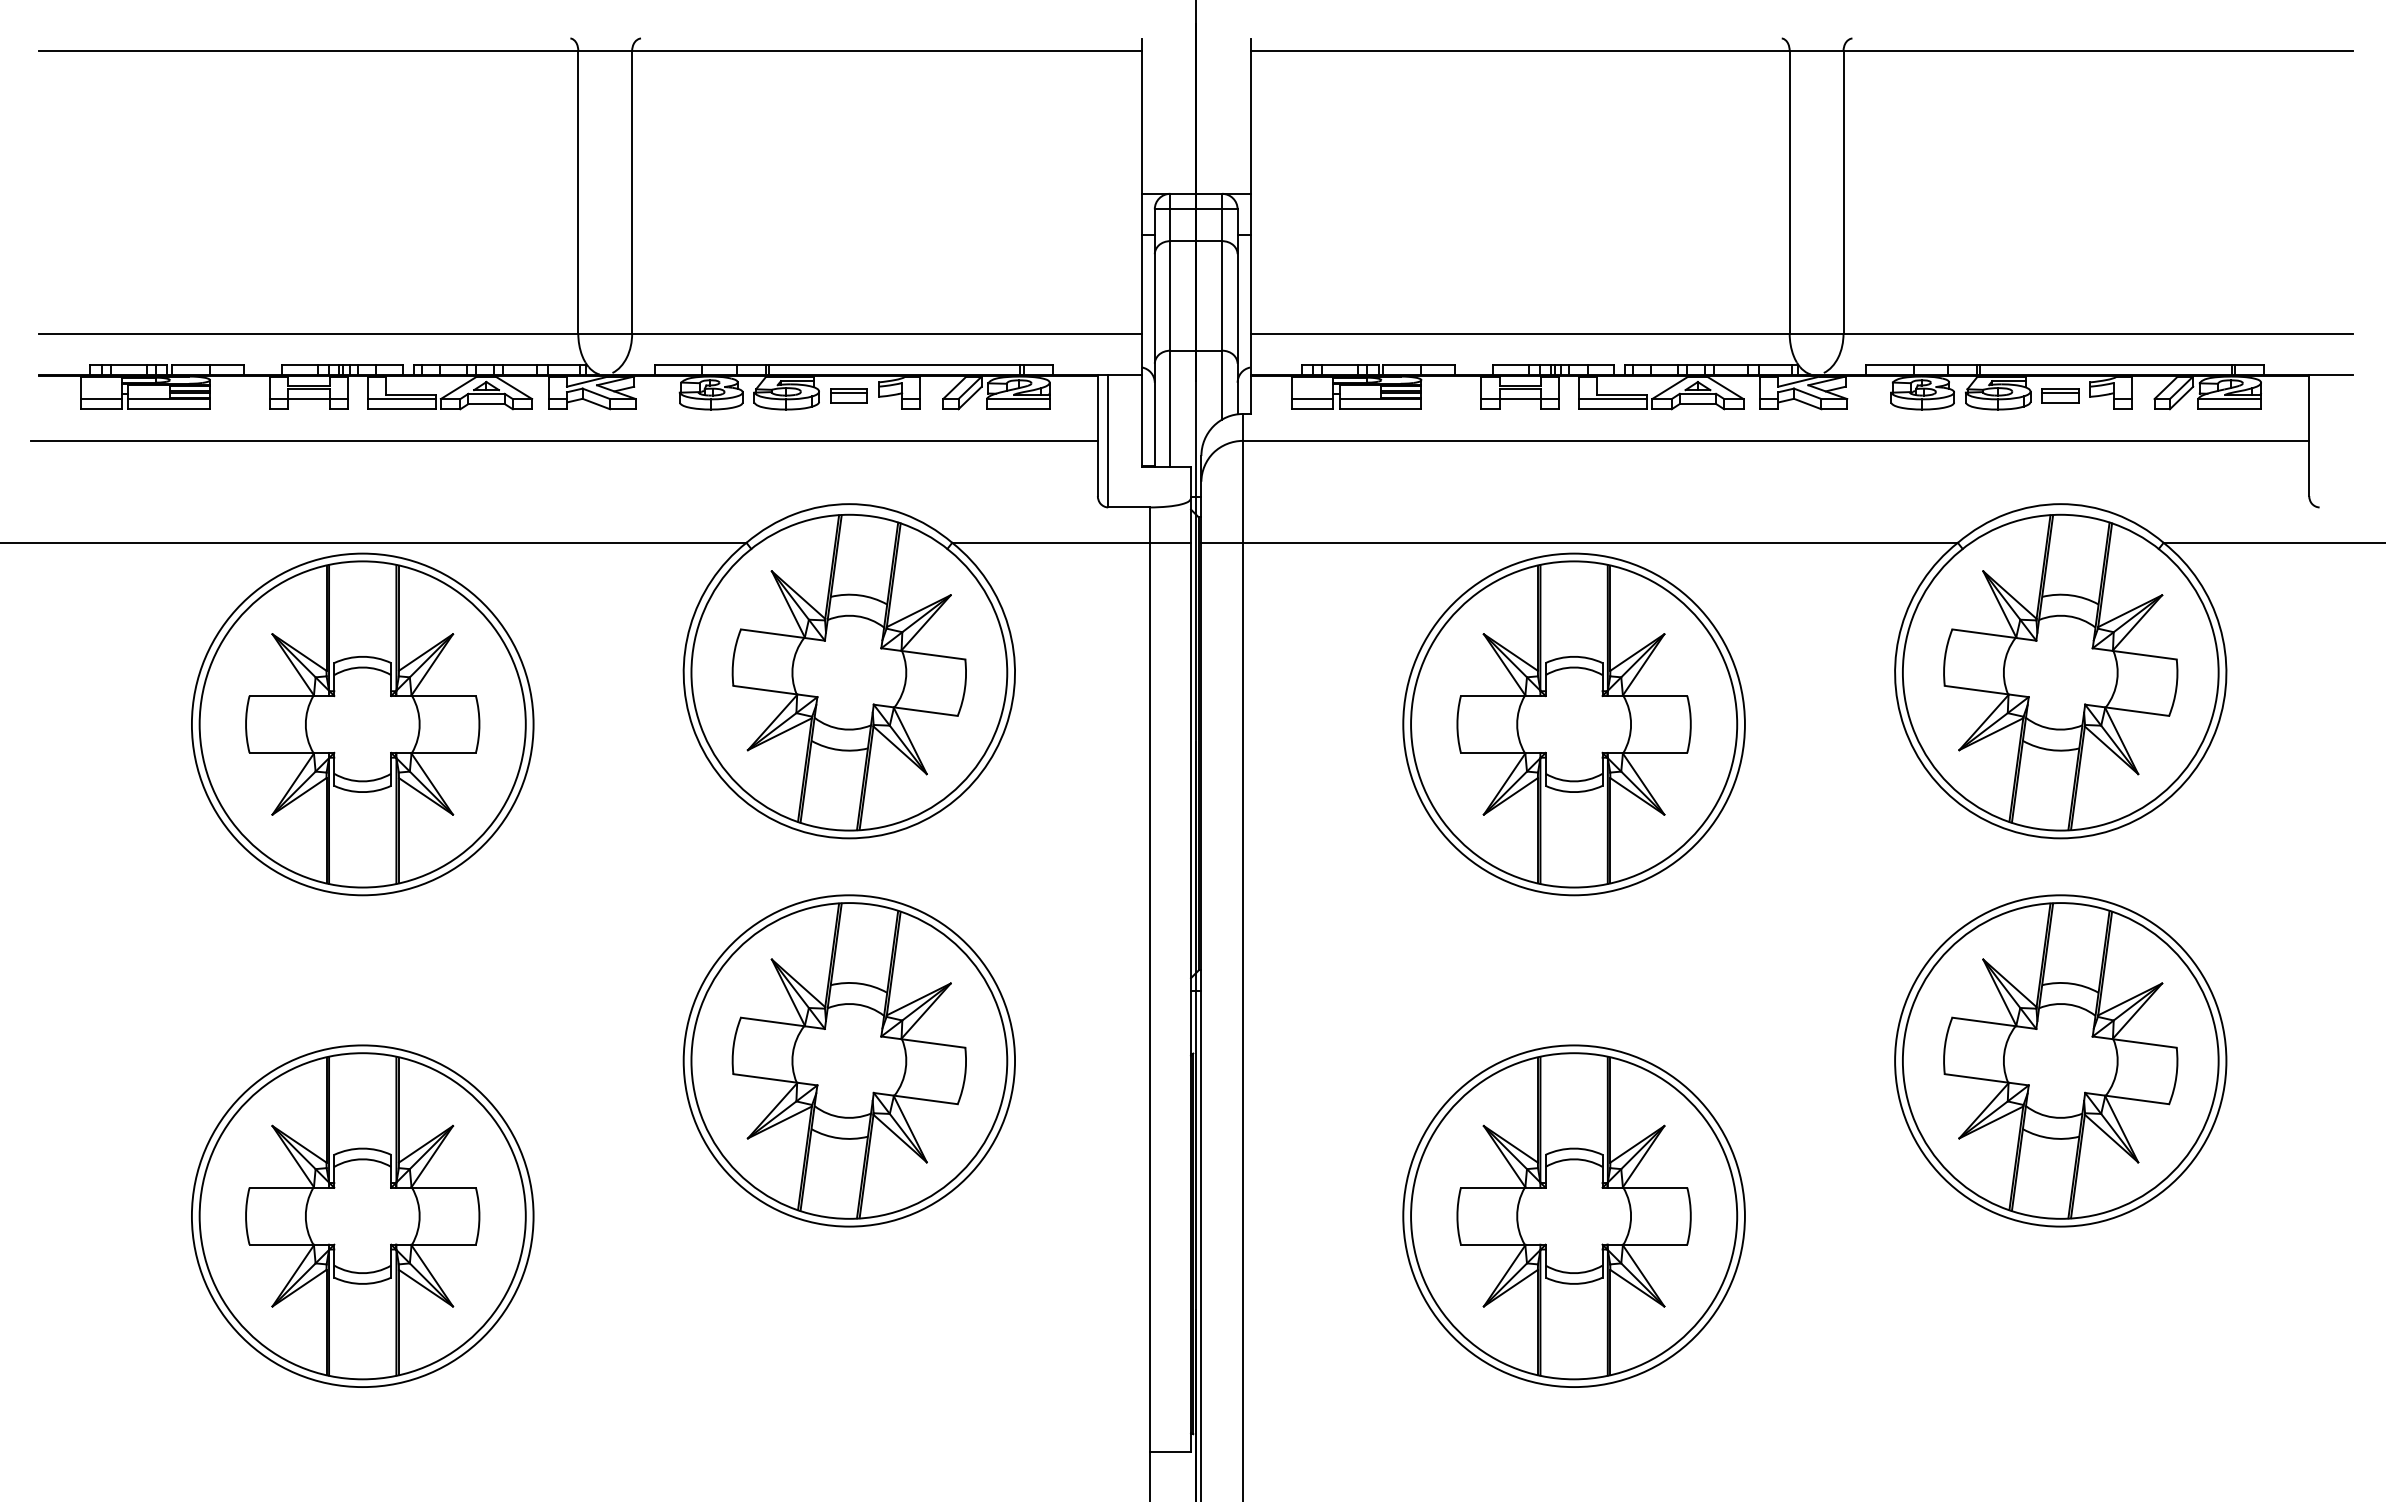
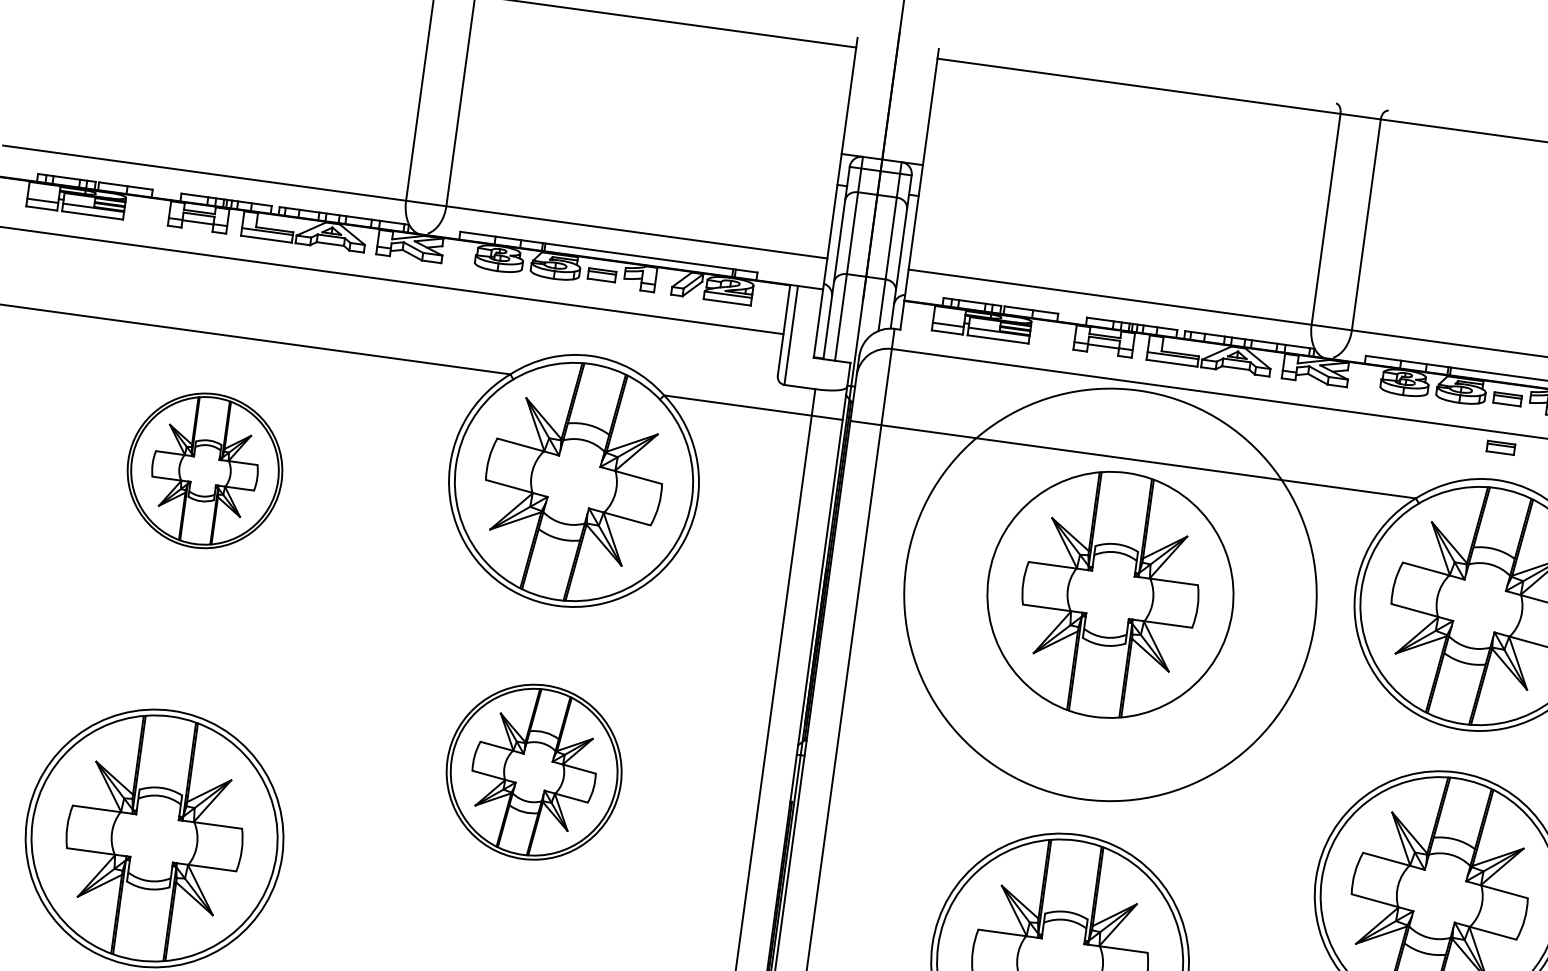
part: (2060, 460) -> (1501, 447), added
part: (362, 724) -> (204, 470), size x0.6
circle: (1573, 724) -> (1110, 594), size x1.6
part: (848, 1060) -> (533, 771), size x0.7

